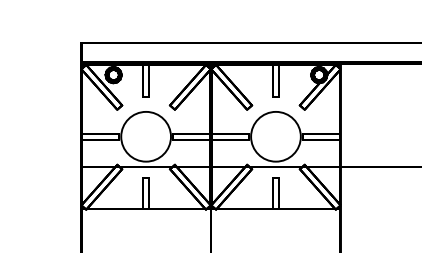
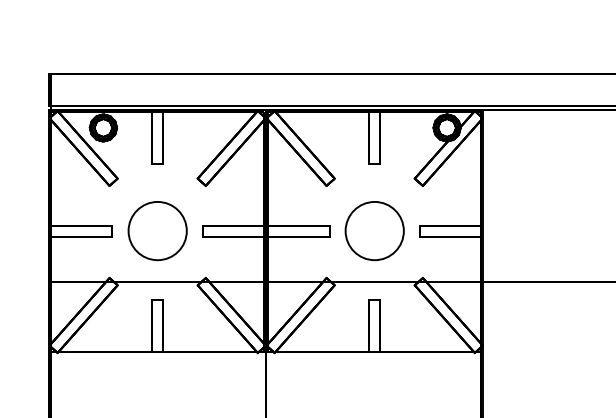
circle: (146, 136) -> (158, 230), size x0.7
circle: (275, 136) -> (373, 230), size x0.7

